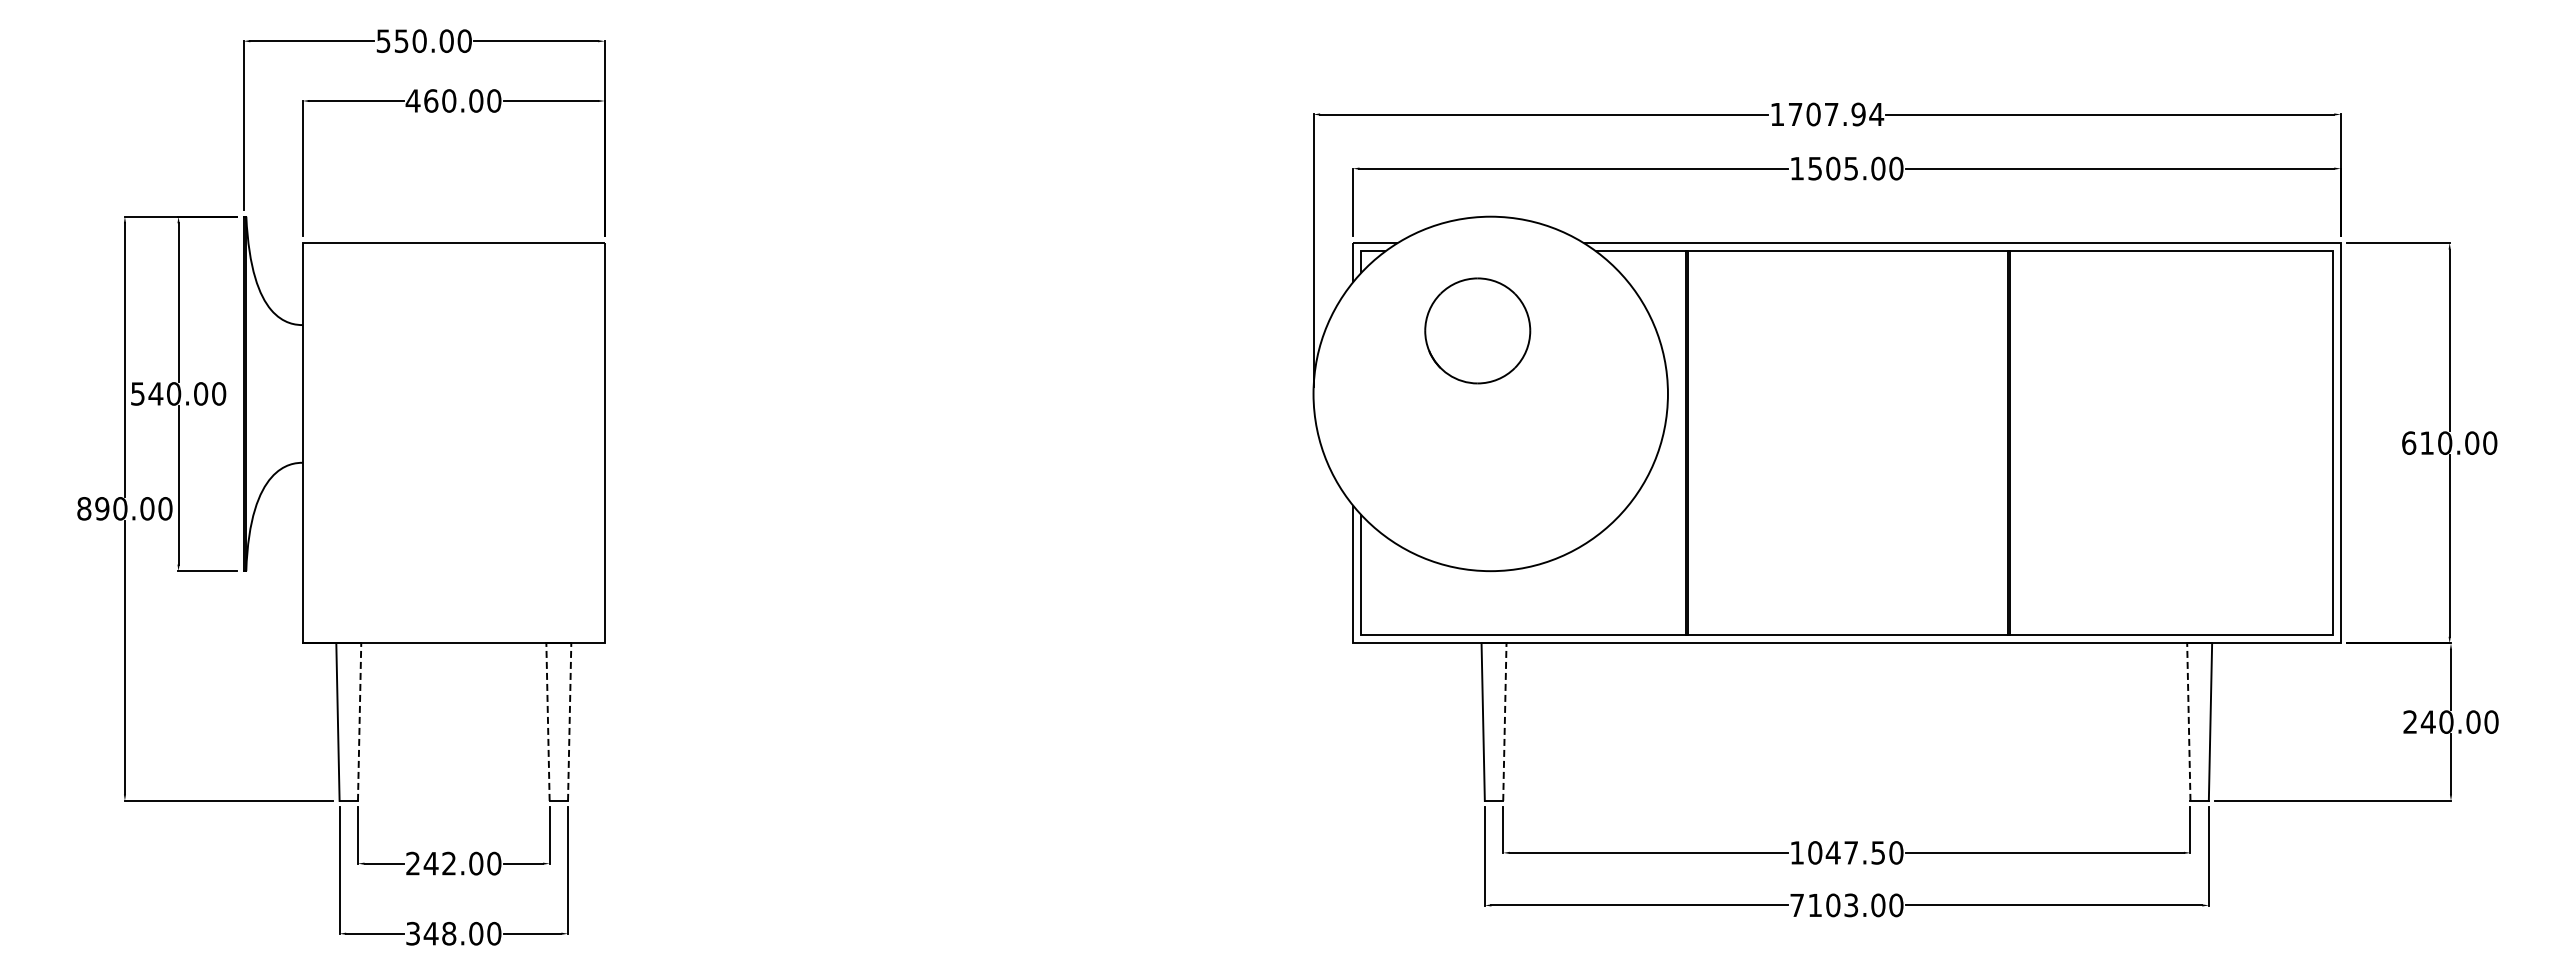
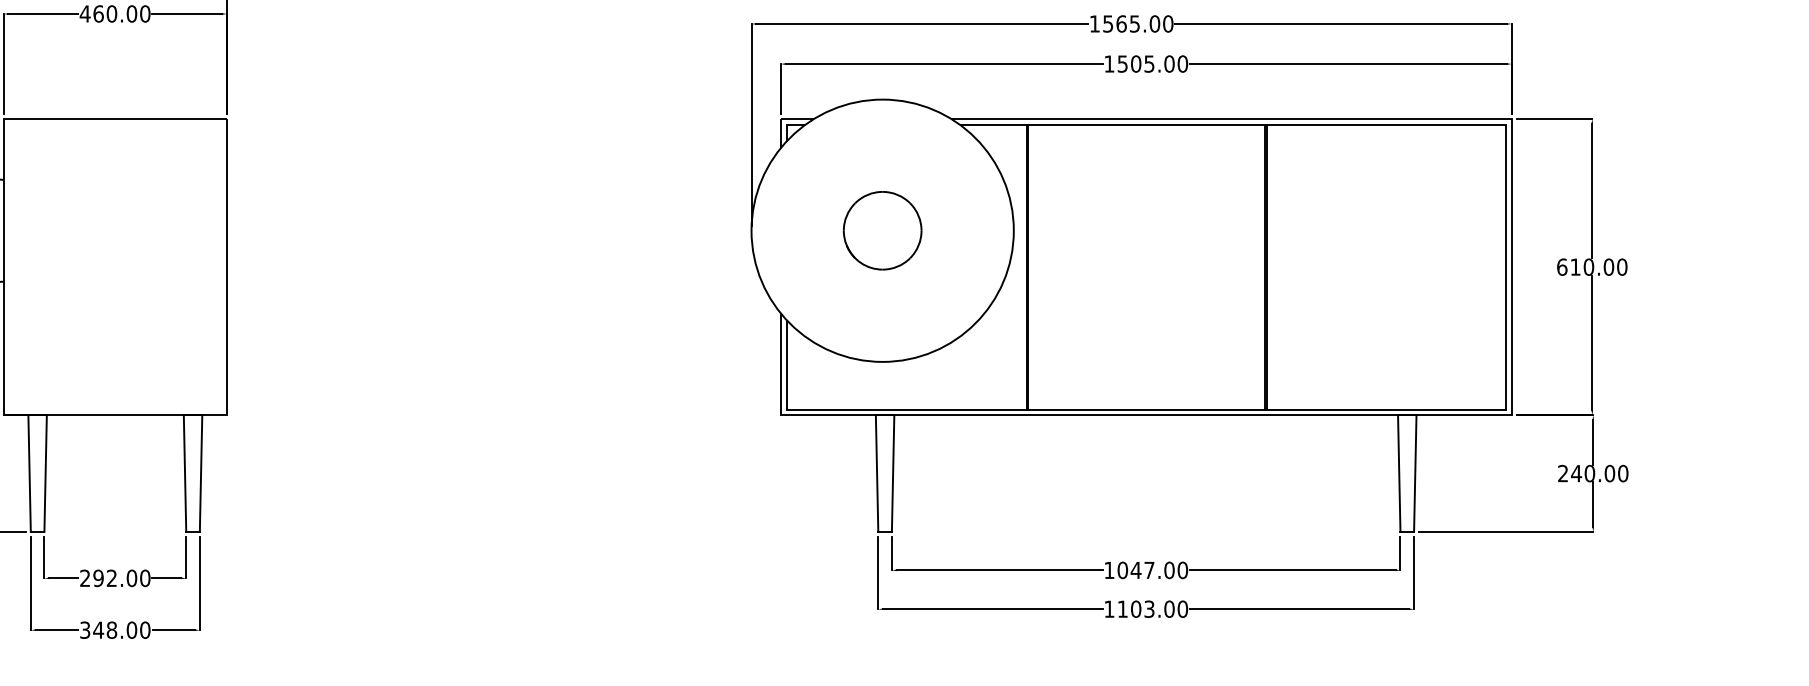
text: (1836, 114) -> (1138, 23), 1707.94 -> 1565.00
part: (1477, 330) -> (882, 230), moved
line: (359, 722) -> (45, 473), dashed -> solid
line: (548, 722) -> (185, 473), dashed -> solid
line: (569, 722) -> (200, 473), dashed -> solid
line: (1504, 722) -> (892, 473), dashed -> solid
line: (2188, 722) -> (1399, 473), dashed -> solid
text: (1878, 852) -> (1169, 570), 1047.50 -> 1047.00
text: (430, 863) -> (98, 578), 242.00 -> 292.00
text: (1796, 905) -> (1108, 609), 7103.00 -> 1103.00

